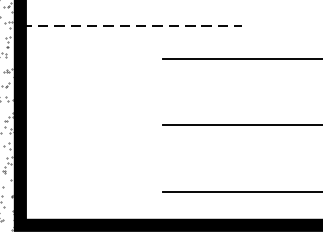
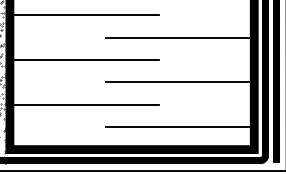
line: (132, 25) -> (85, 15), dashed -> solid
line: (129, 92) -> (83, 60), added
line: (129, 158) -> (83, 104), added

